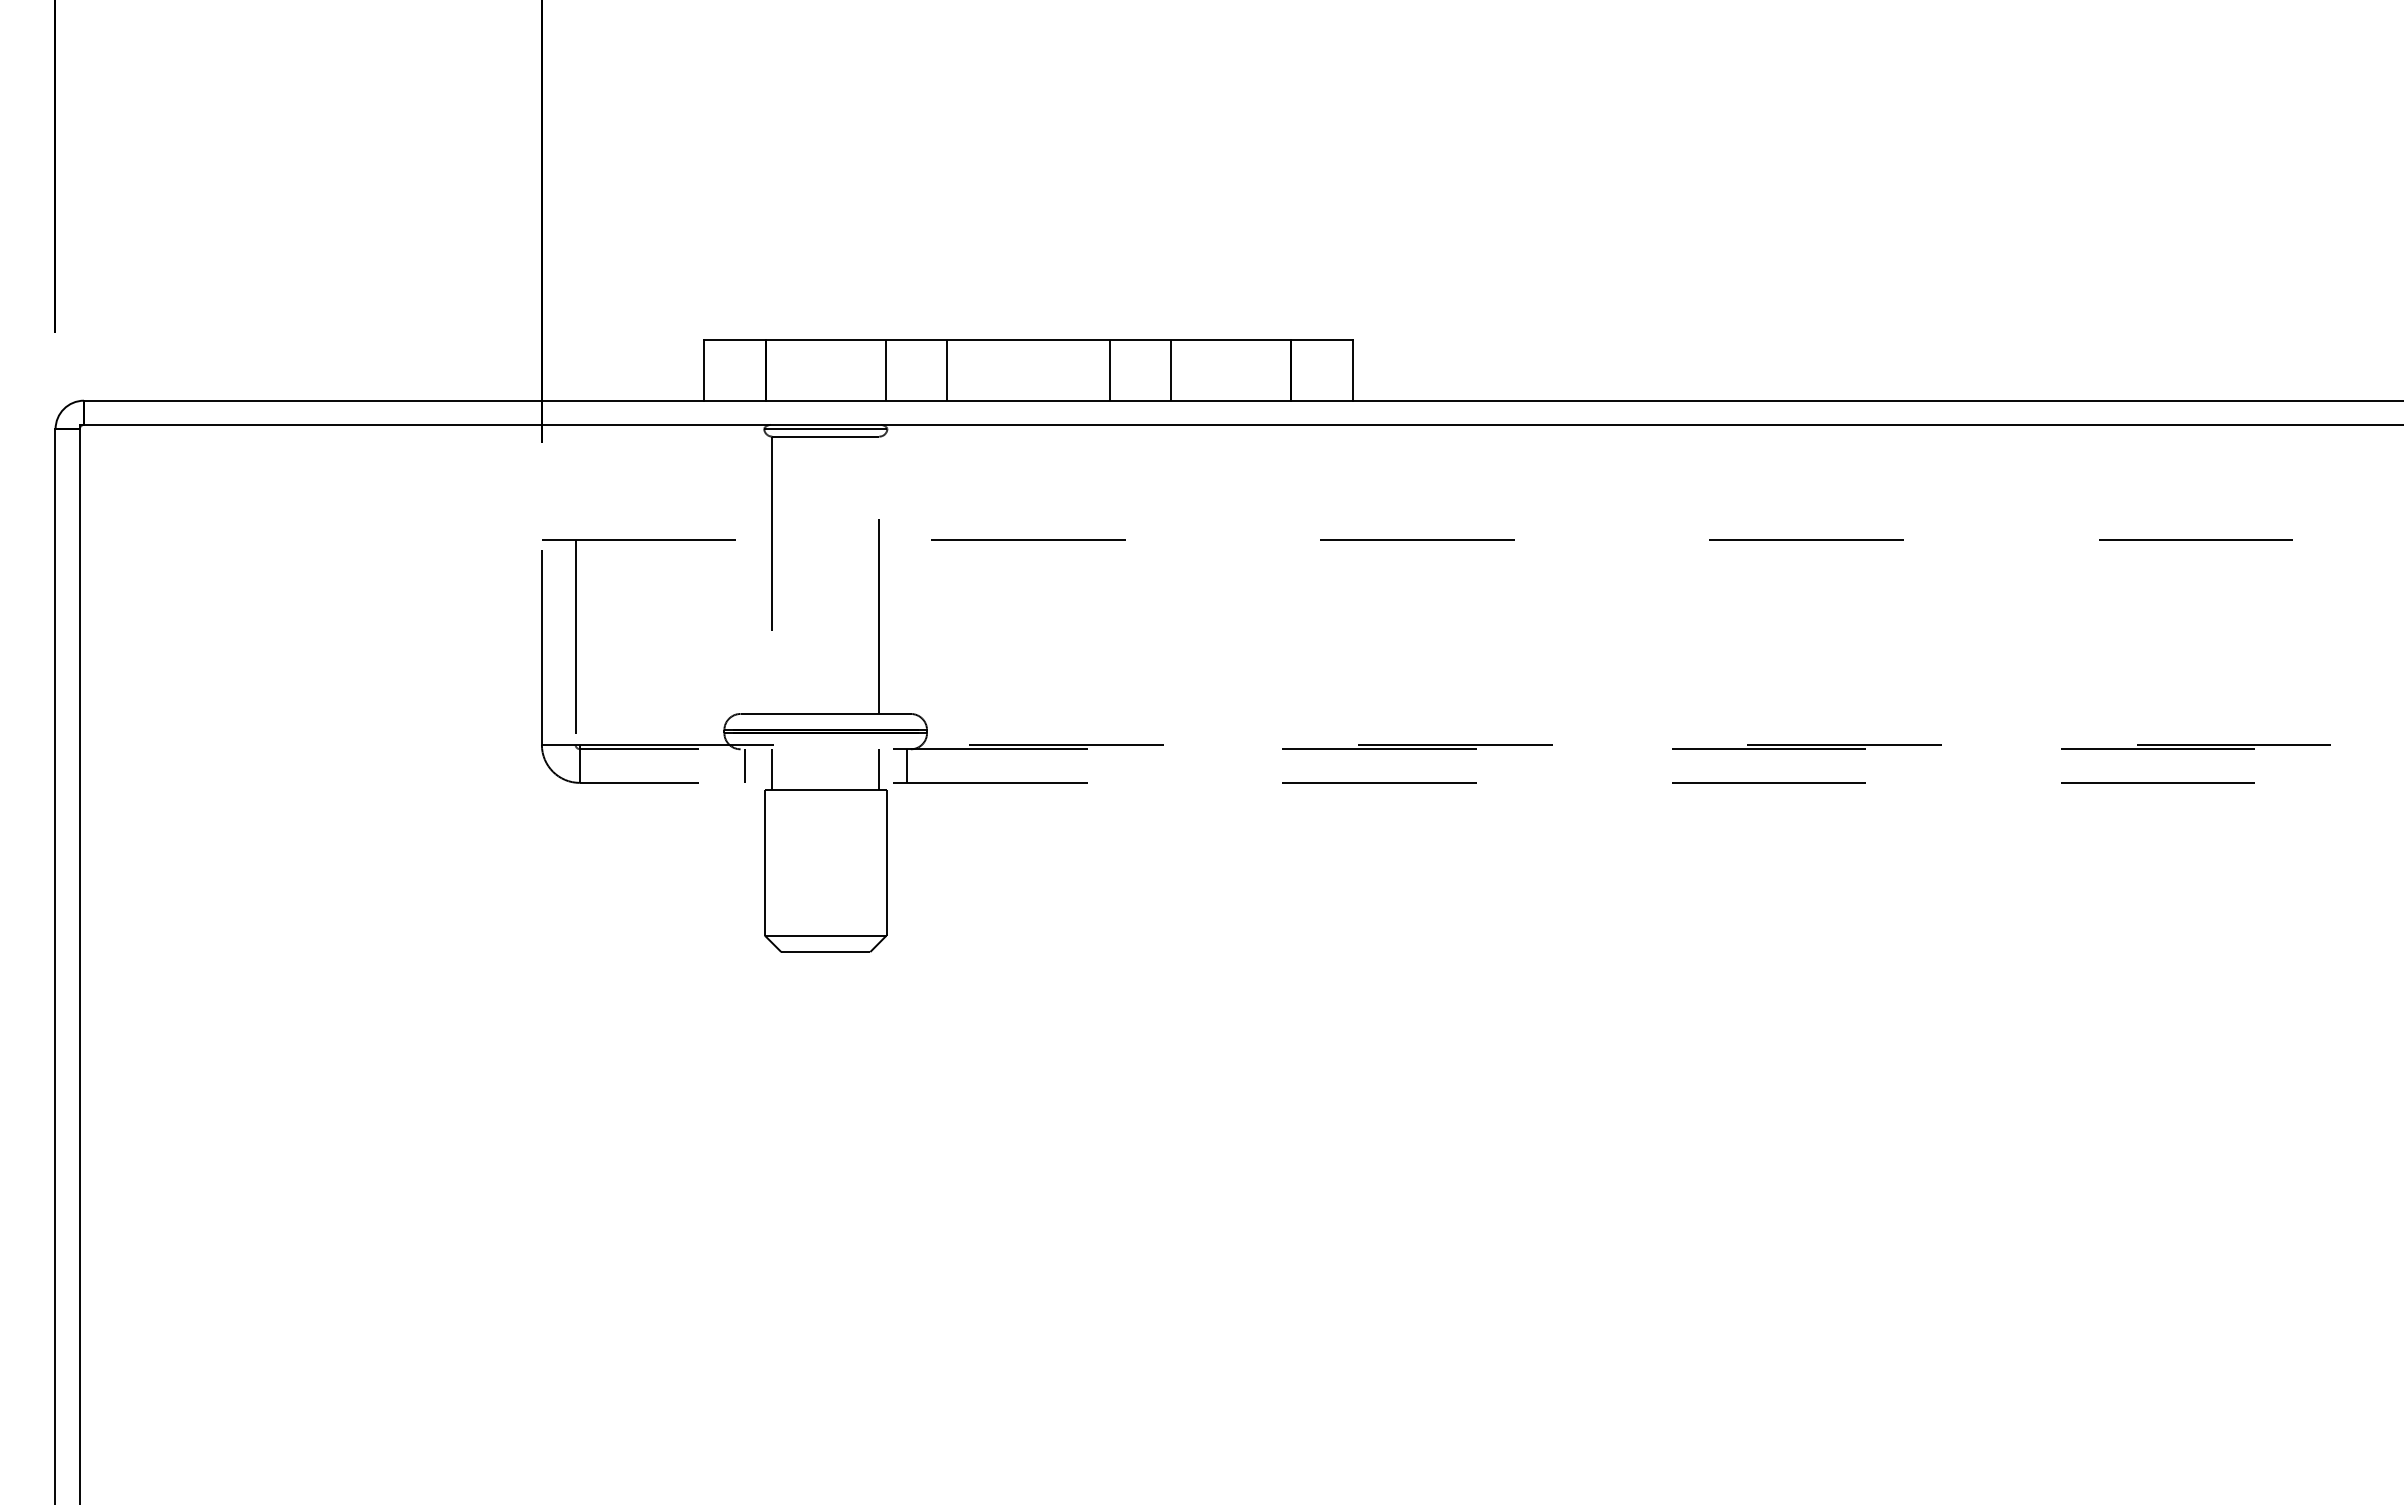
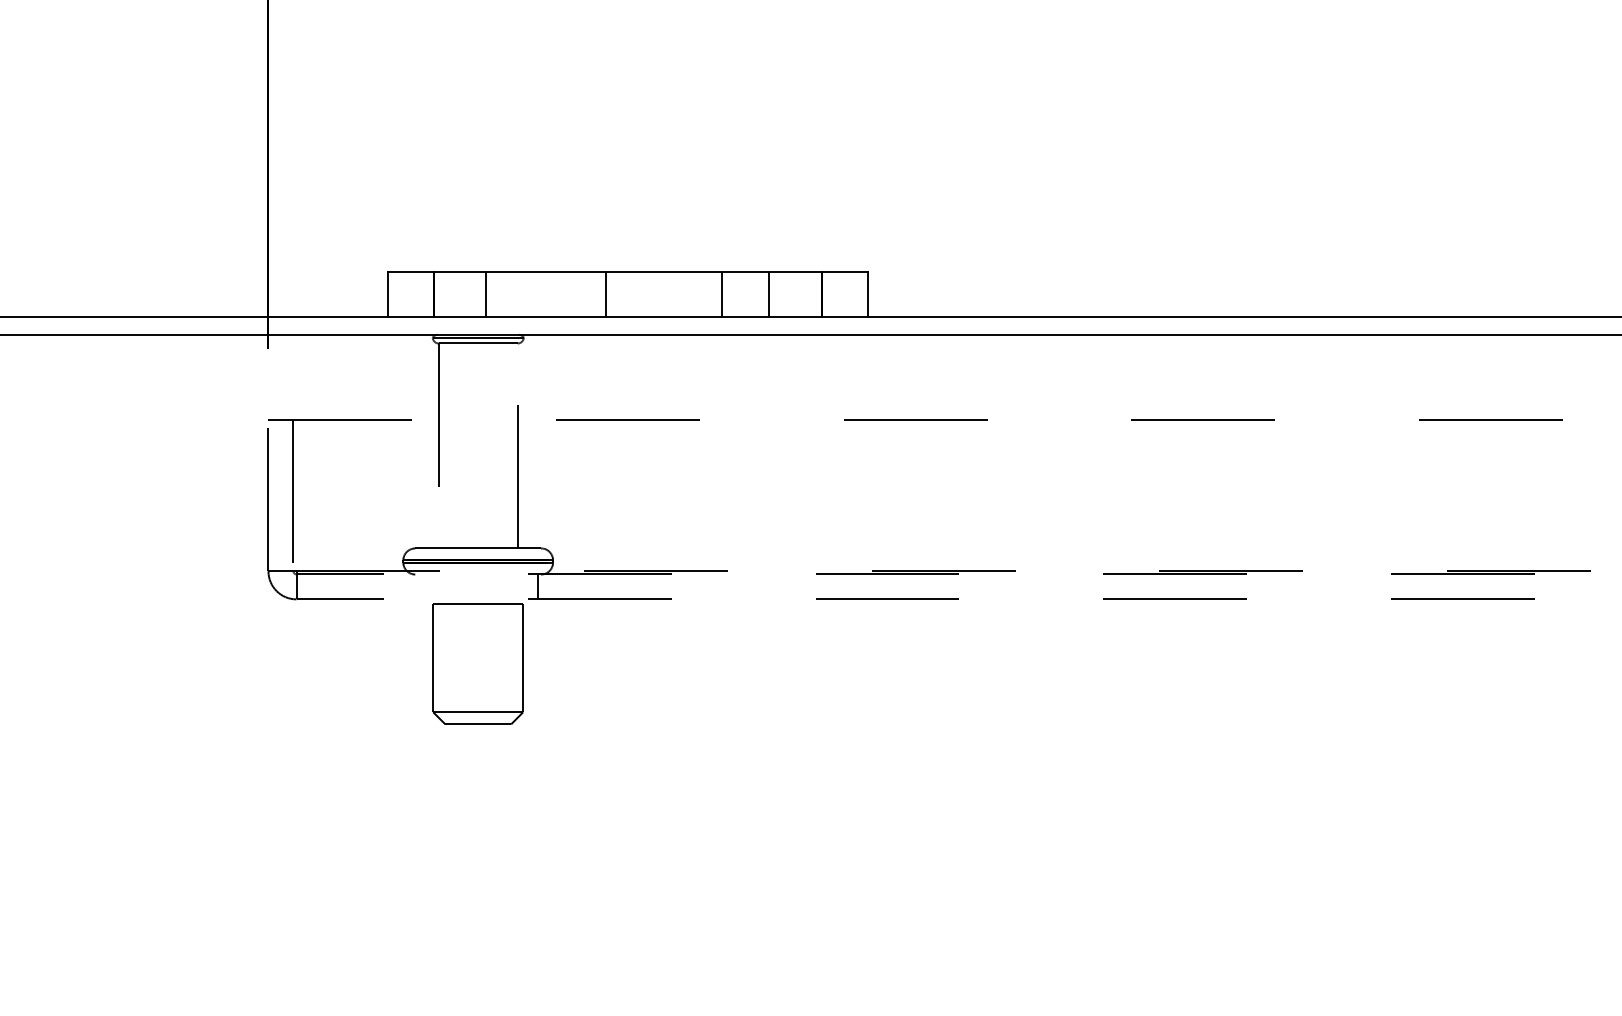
line: (885, 369) -> (485, 293), moved
line: (947, 369) -> (605, 293), moved
line: (1109, 369) -> (721, 293), moved
line: (1171, 369) -> (769, 293), moved
line: (744, 765) -> (418, 586), removed
line: (772, 769) -> (438, 589), removed
line: (879, 769) -> (517, 589), removed

